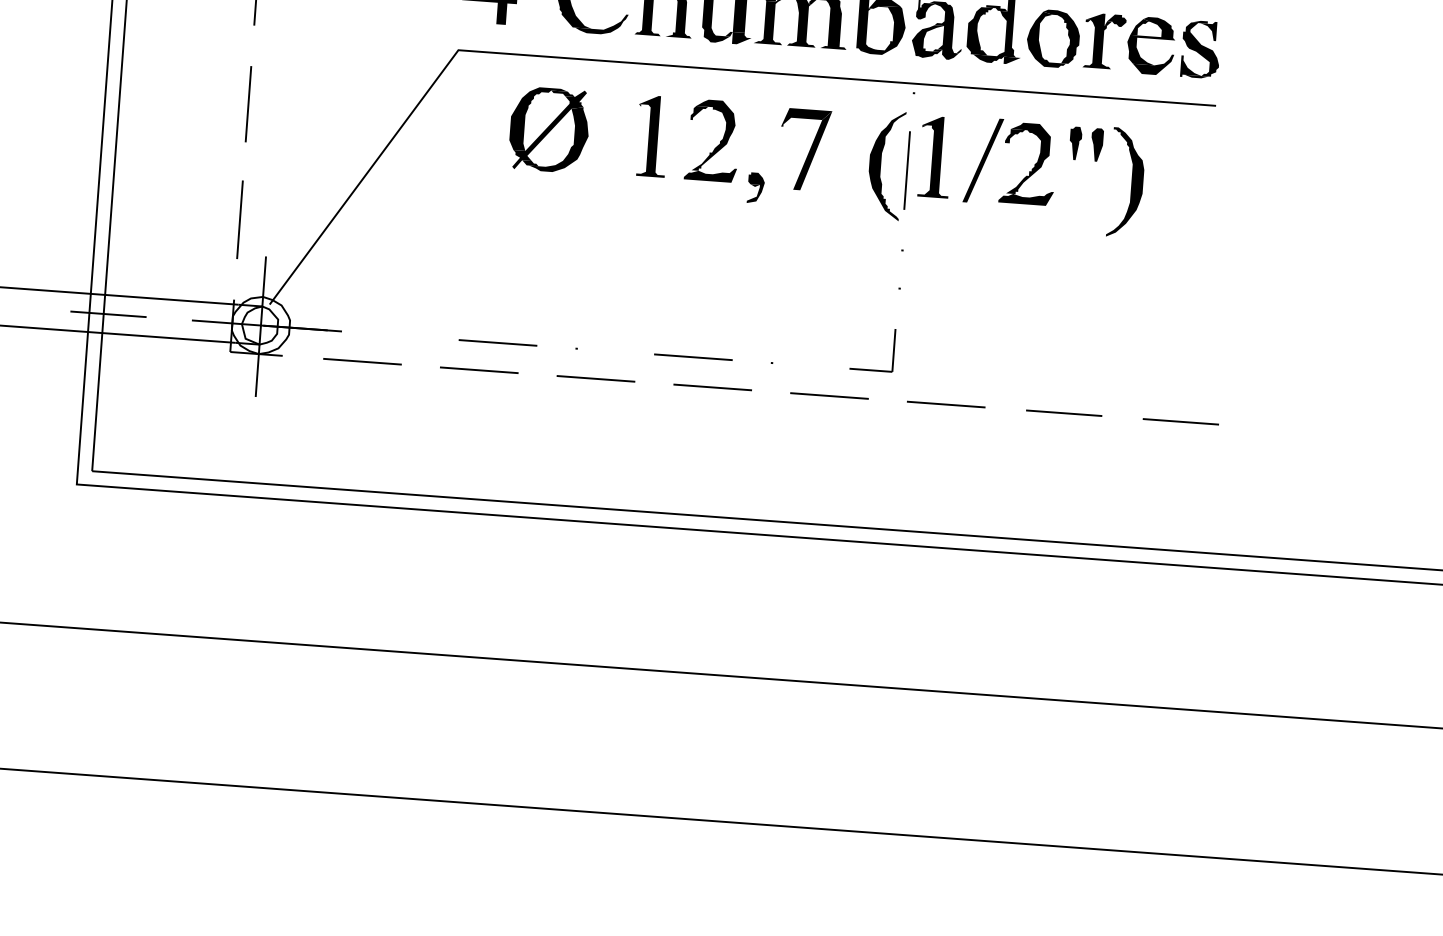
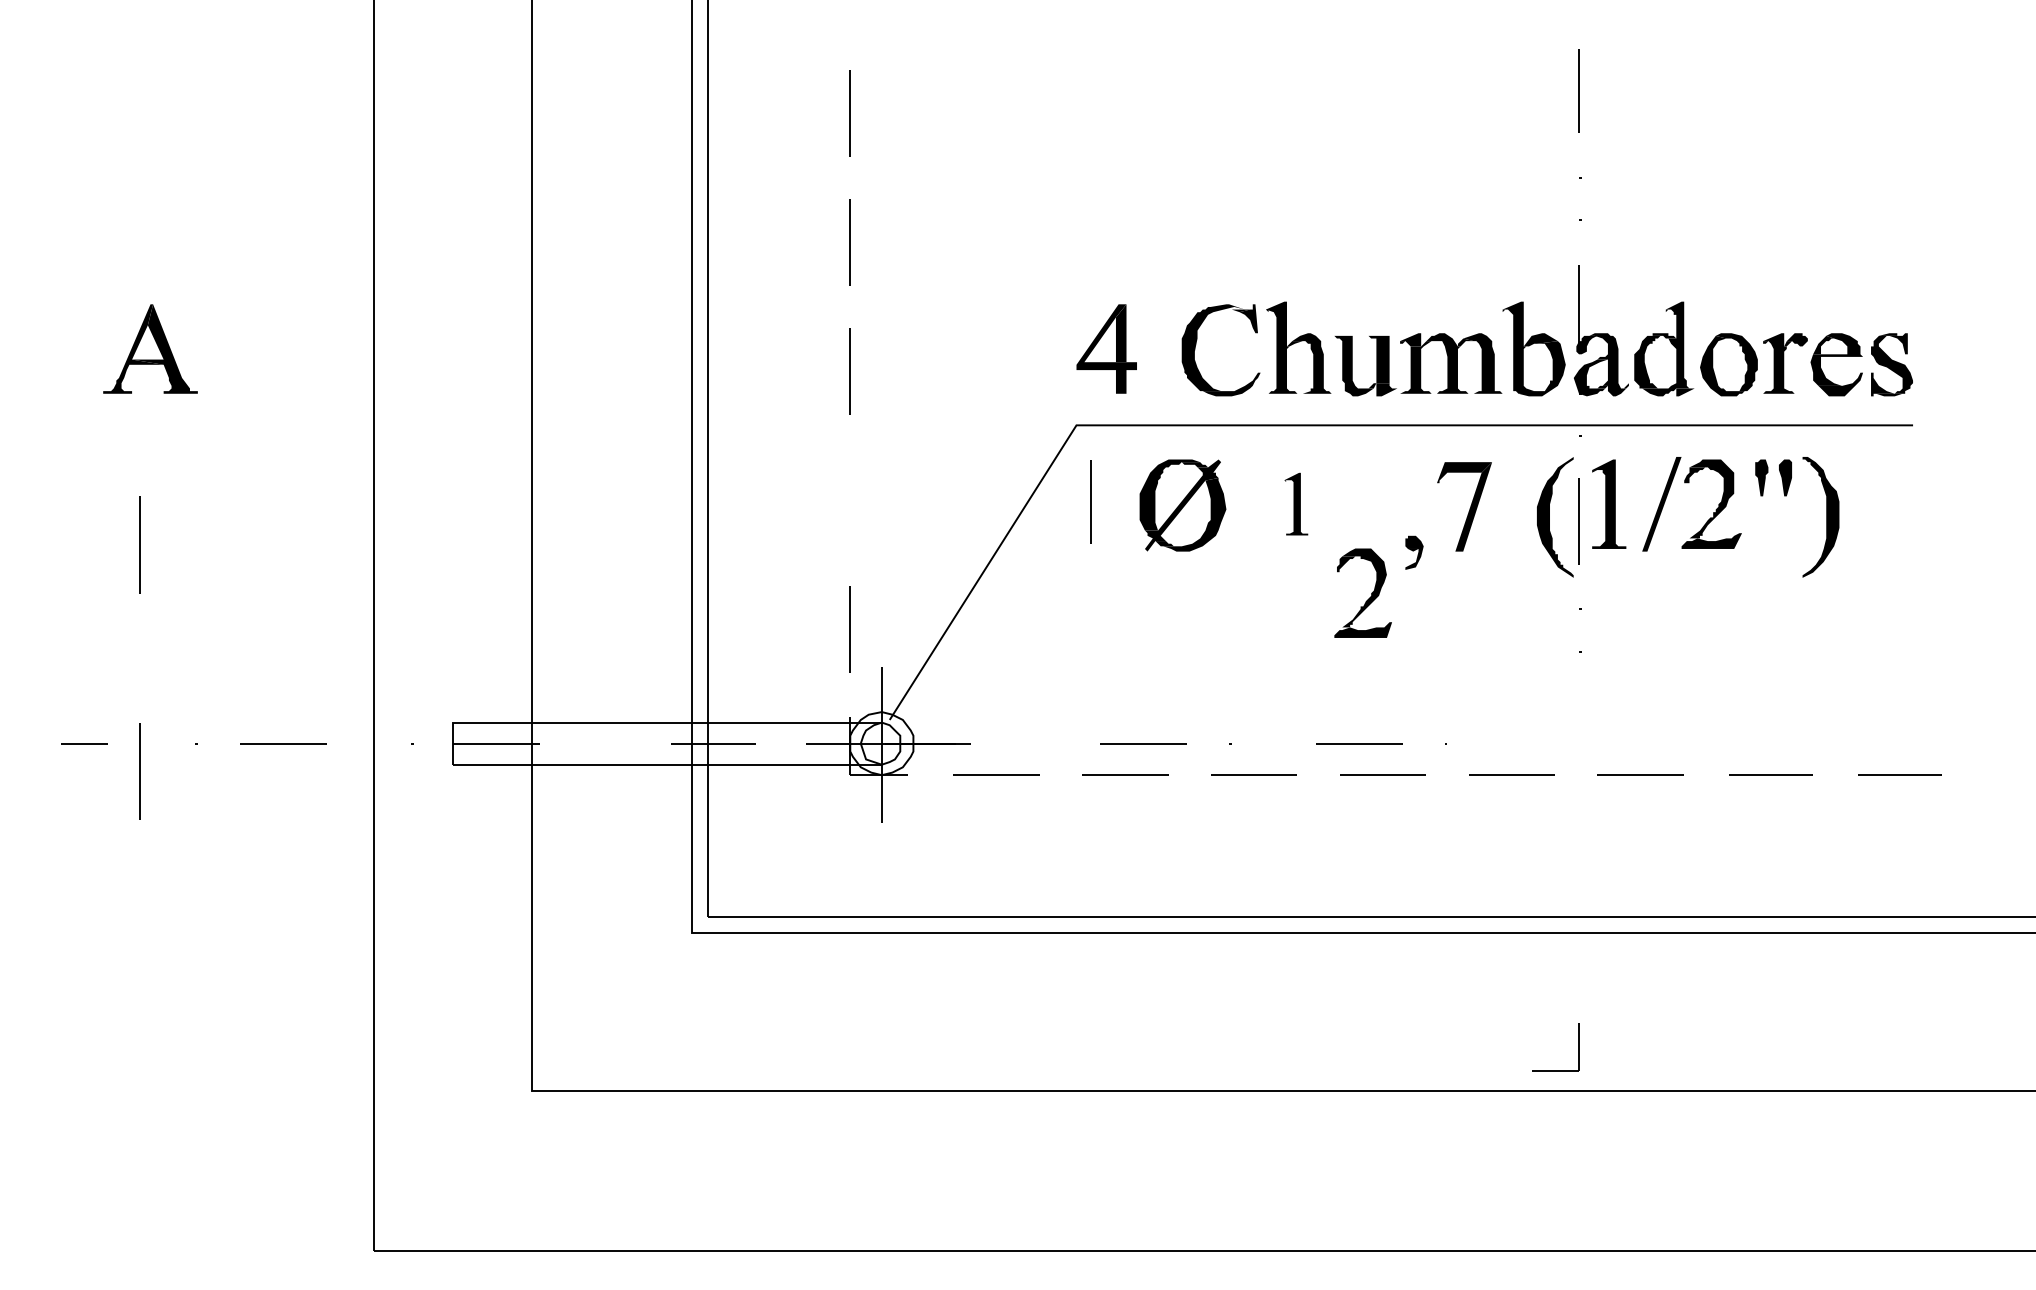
line: (247, 104) -> (1090, 501), moved
part: (652, 135) -> (1296, 503), size x0.7
part: (717, 145) -> (1368, 598), moved
part: (893, 350) -> (1578, 1047), moved

